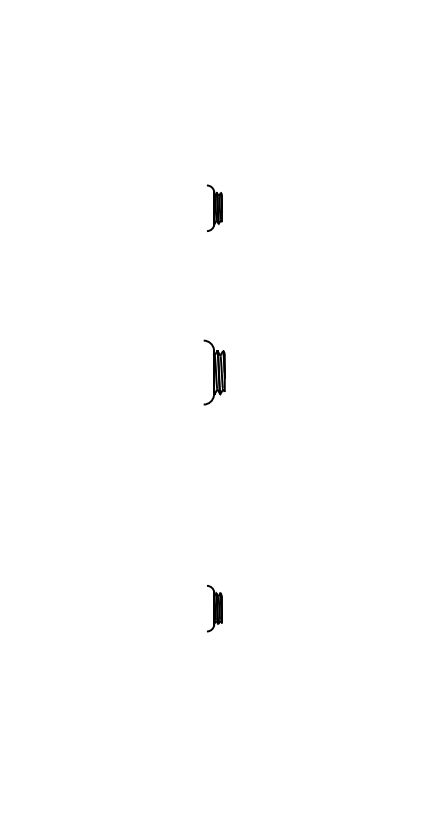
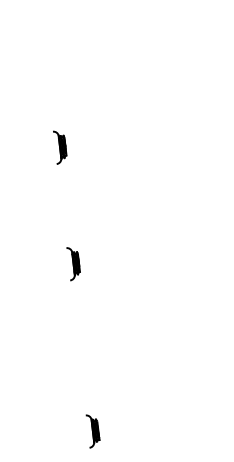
part: (214, 372) -> (73, 263), size x0.71

